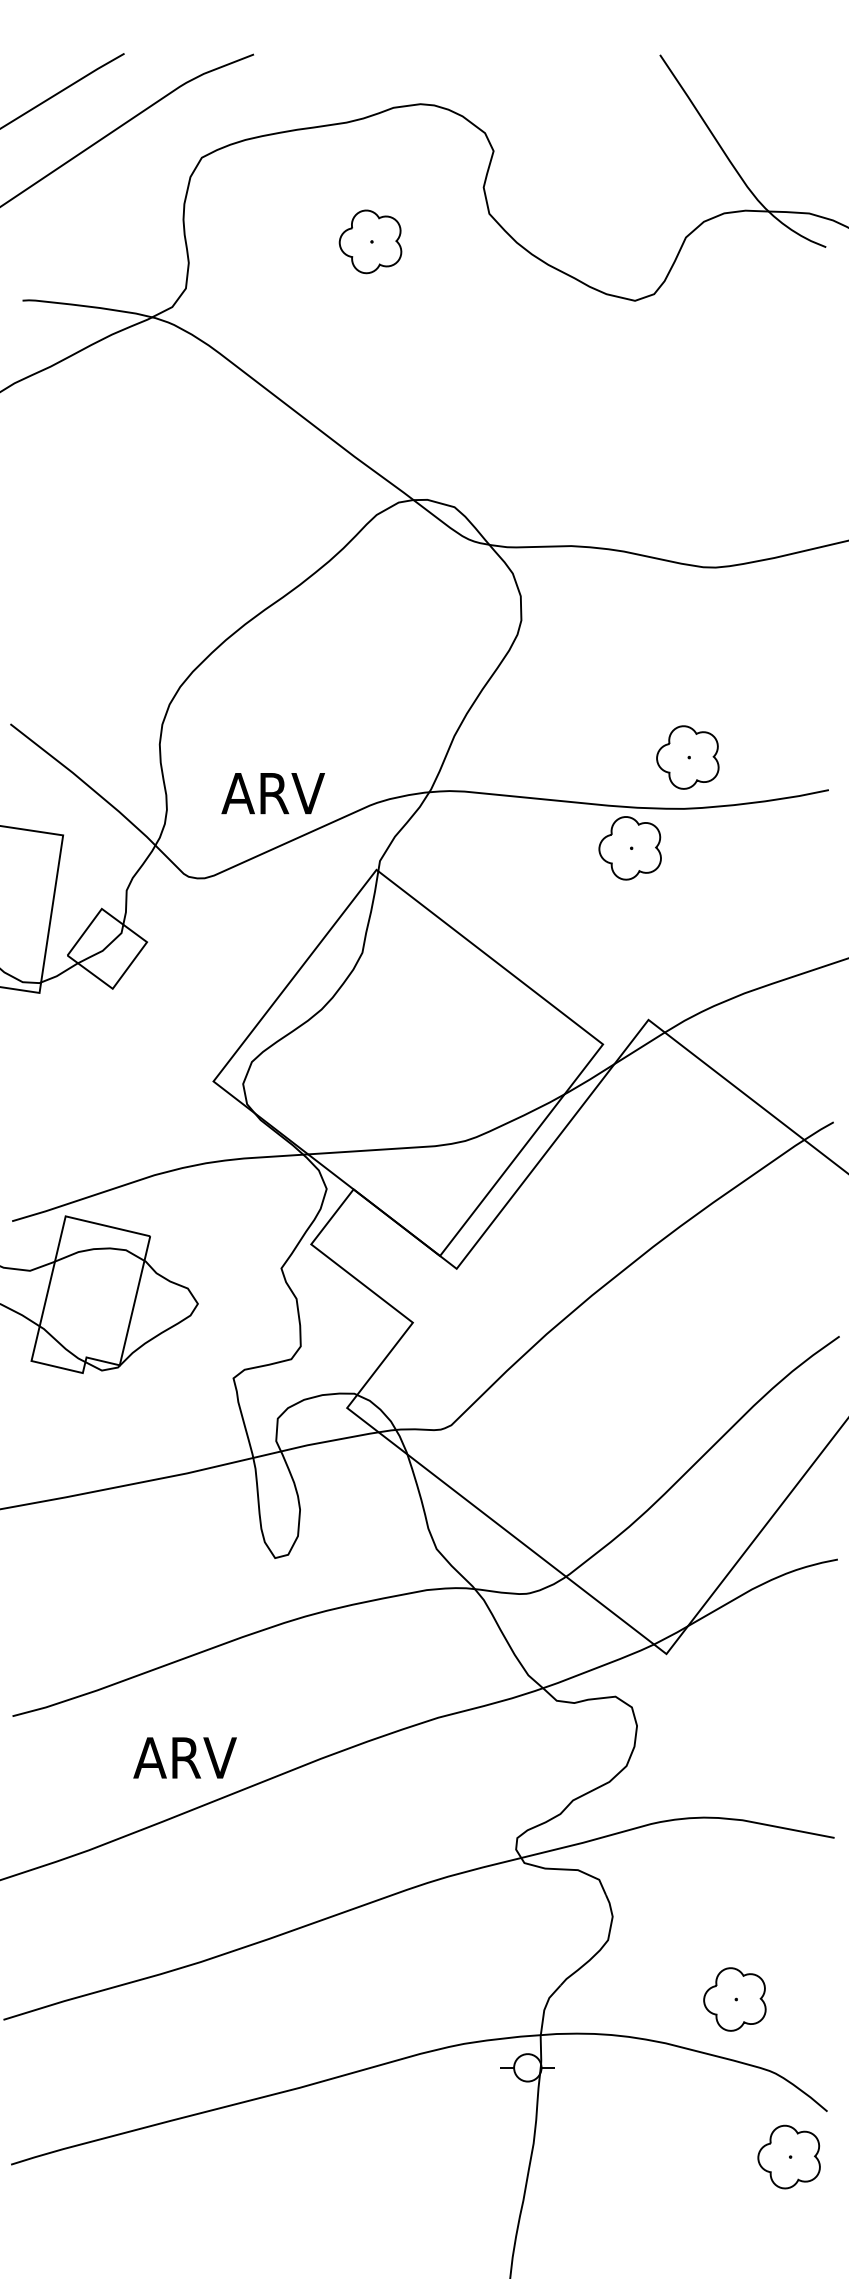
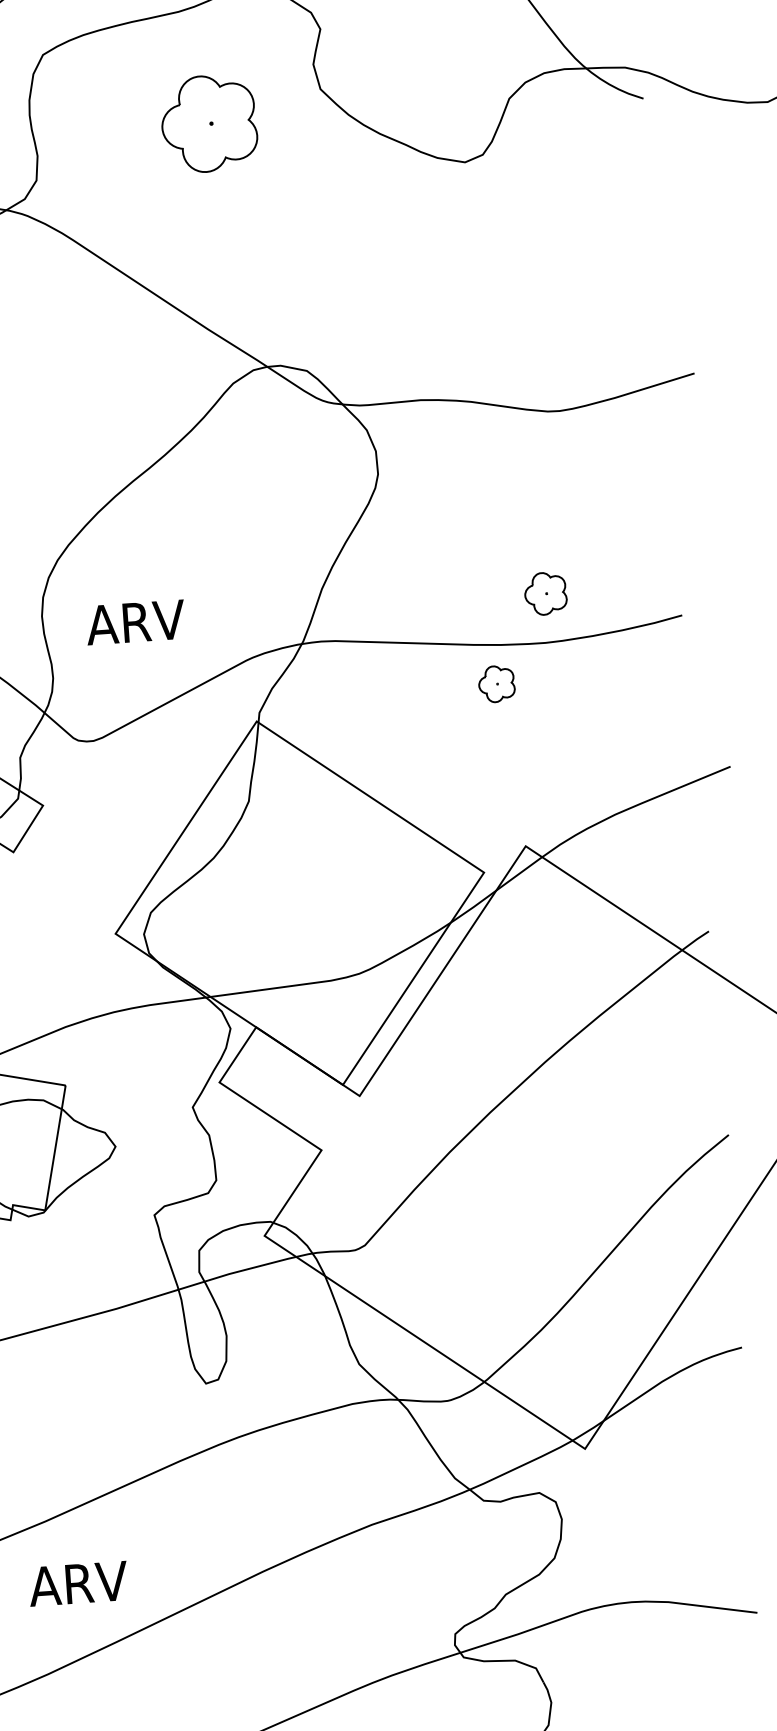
part: (370, 241) -> (209, 123), size x1.6
part: (687, 757) -> (545, 593), size x0.7
text: (272, 793) -> (134, 622), moved
part: (629, 848) -> (496, 684), size x0.6
text: (184, 1757) -> (77, 1583), moved

